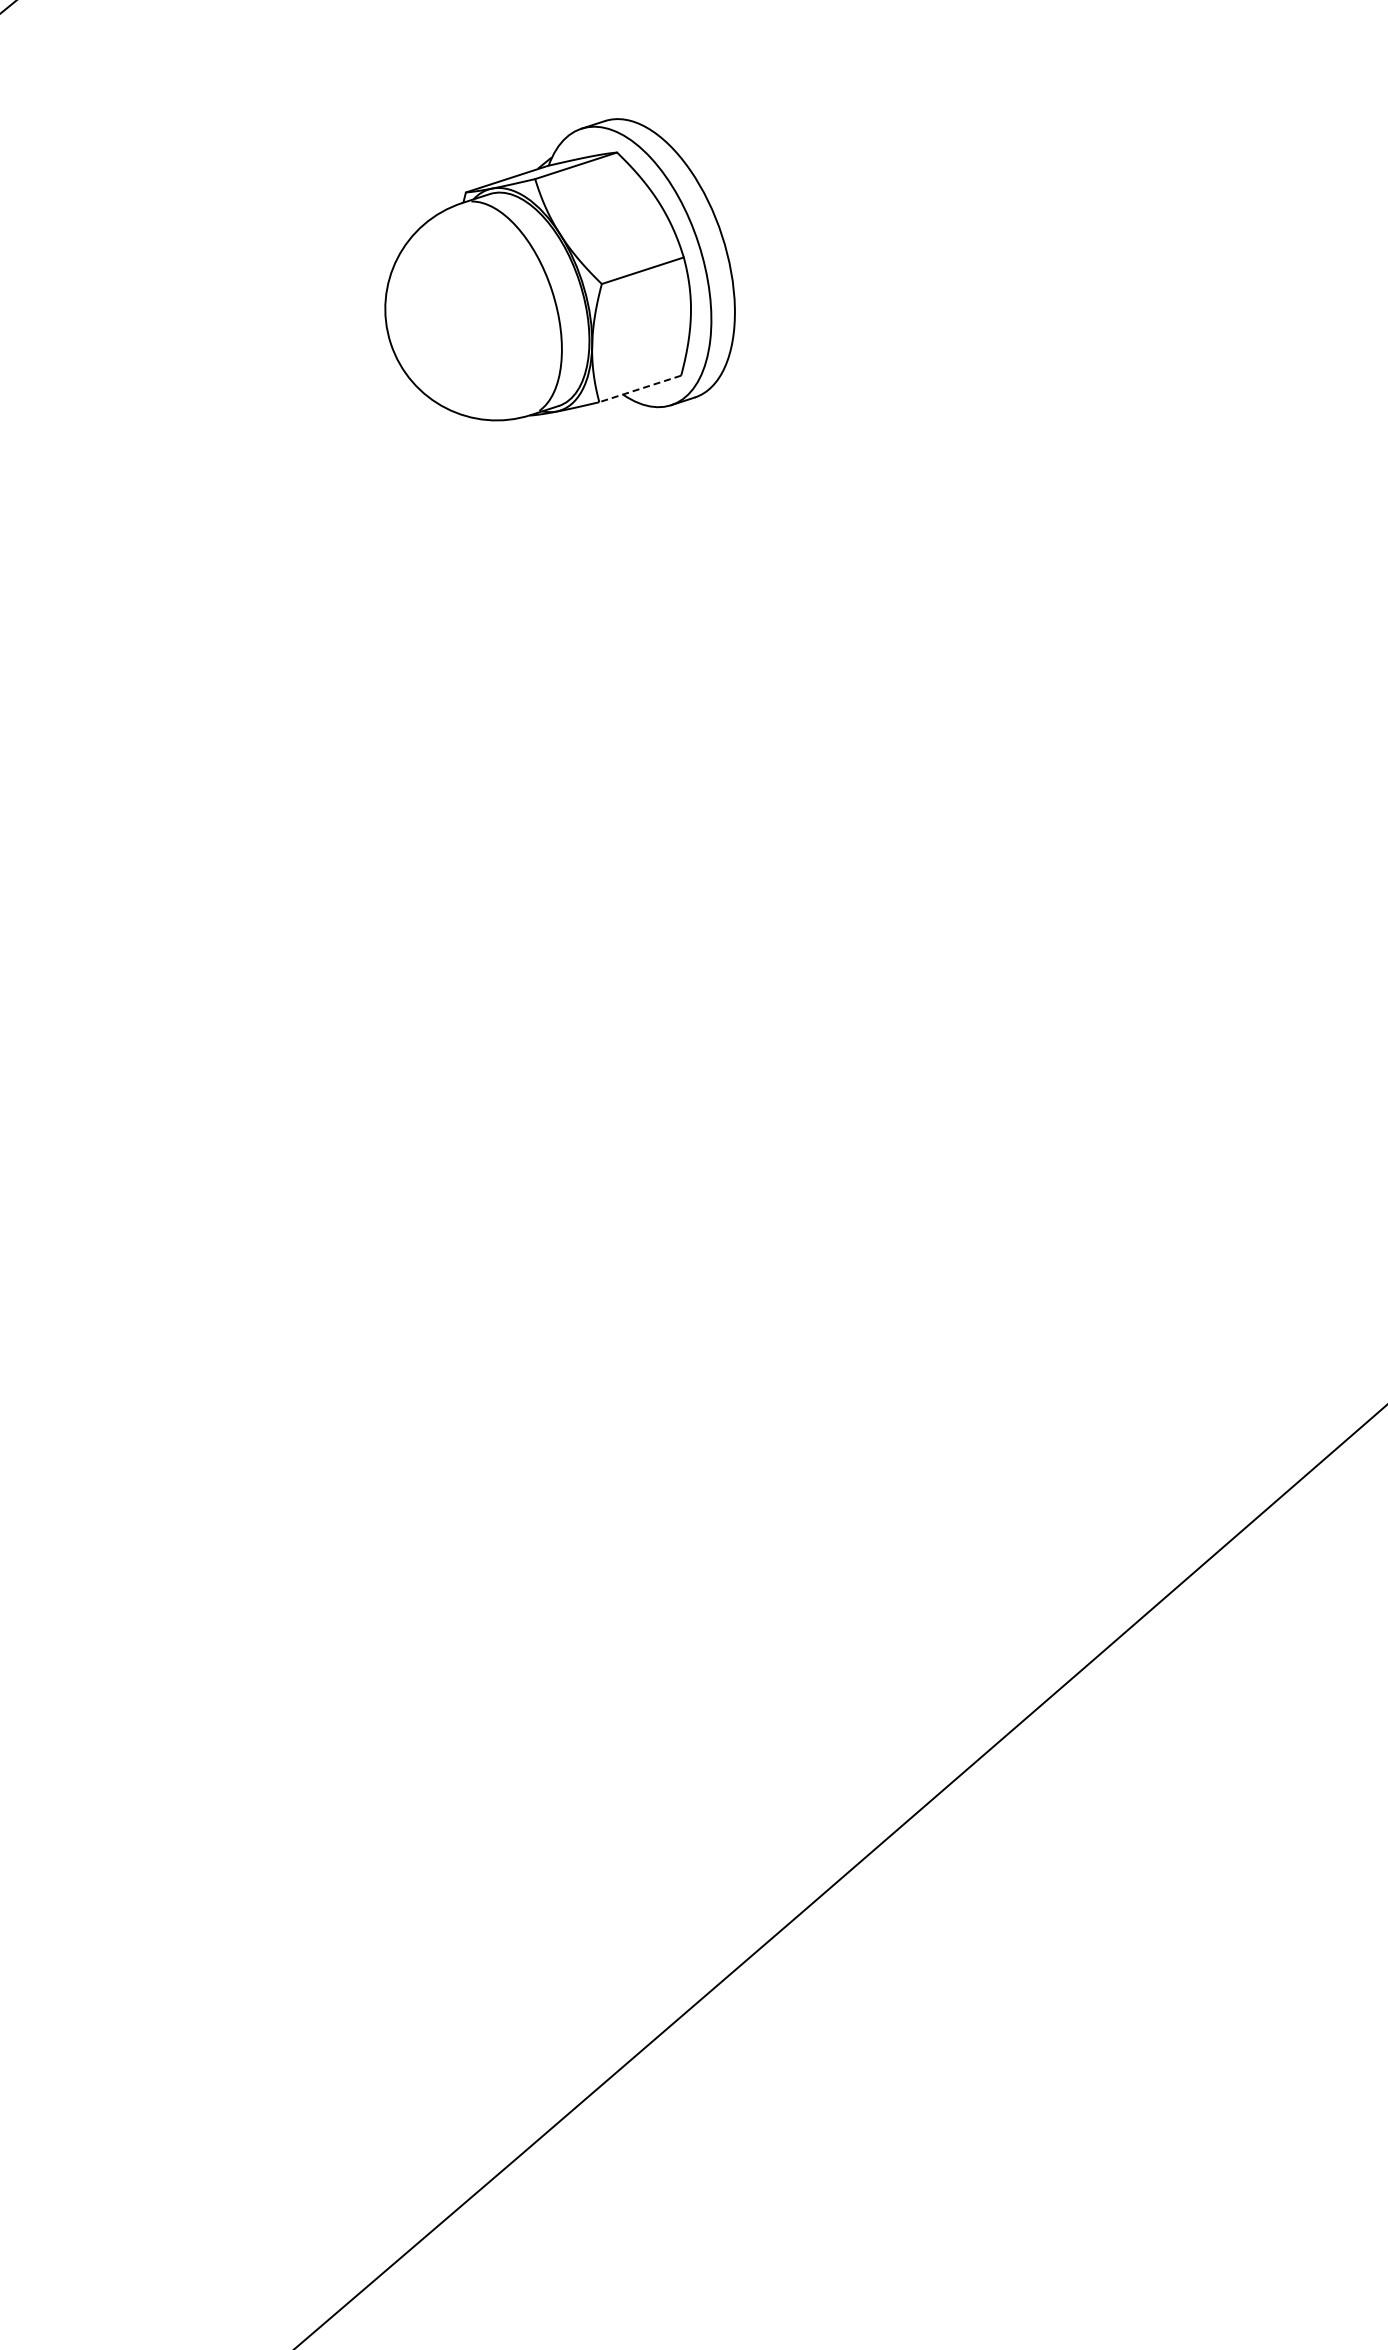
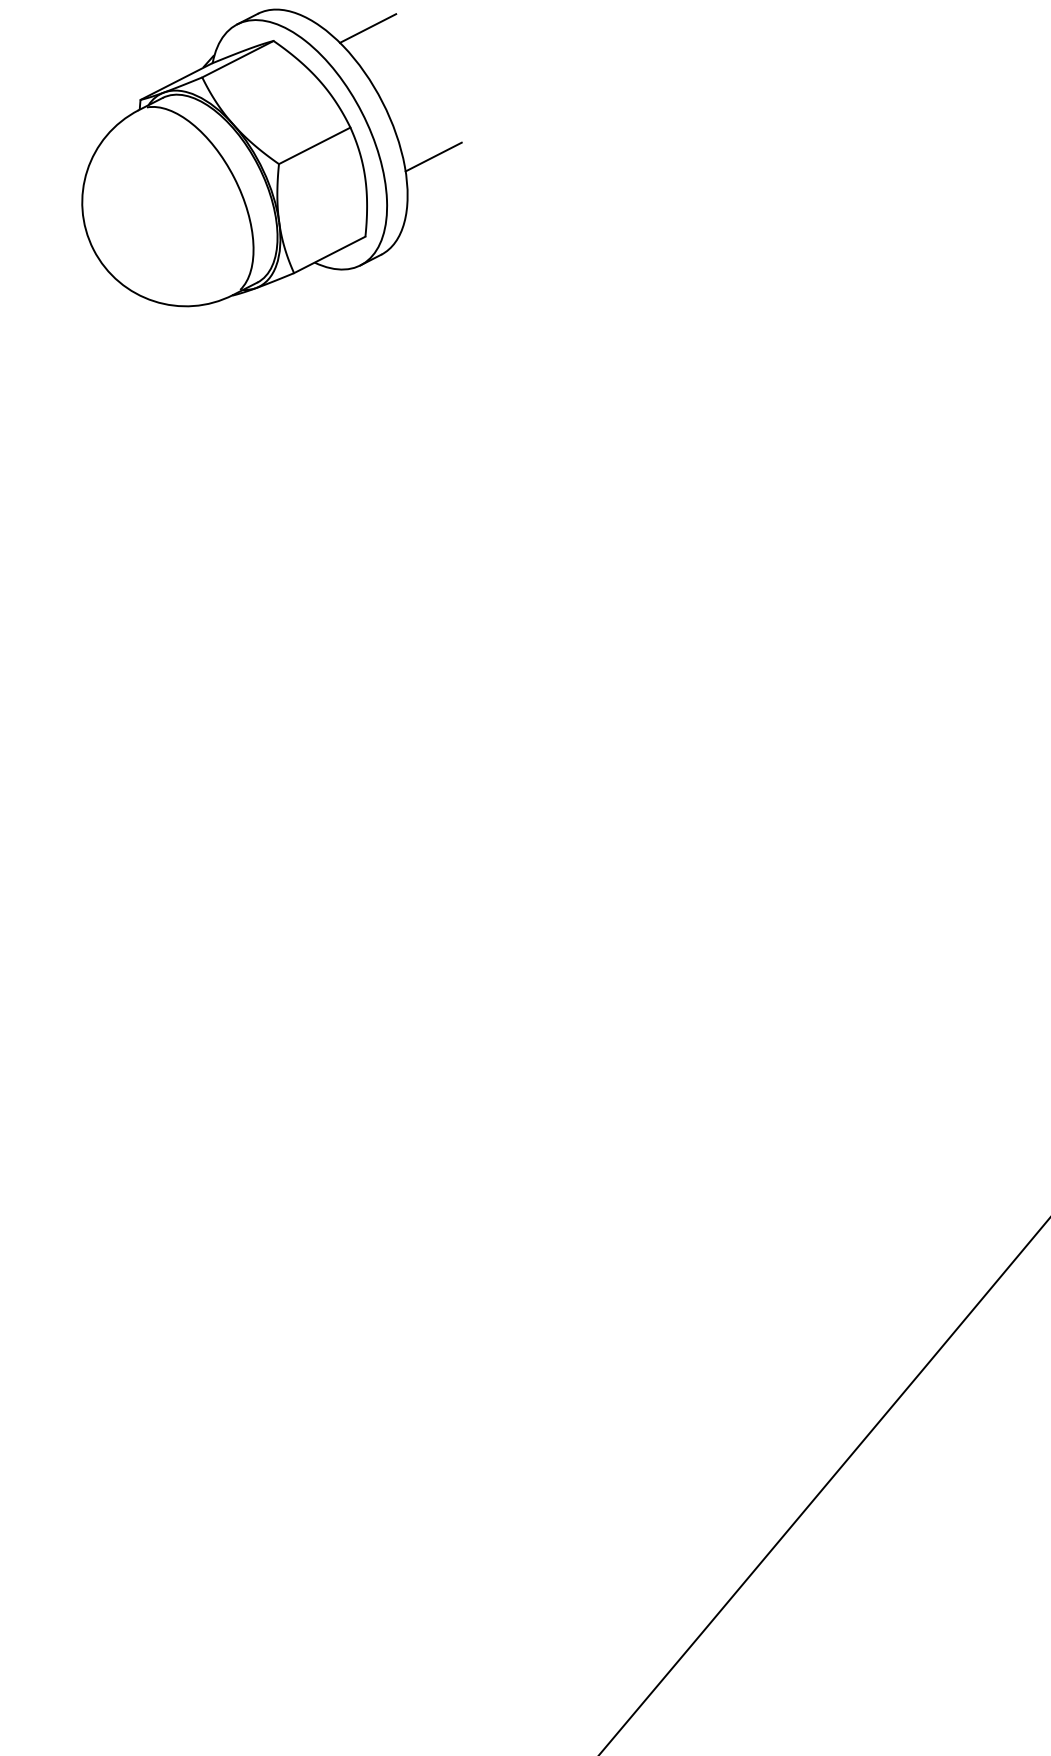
line: (719, 154) -> (368, 27), added
line: (766, 302) -> (433, 156), added
line: (639, 389) -> (329, 255), dashed -> solid

